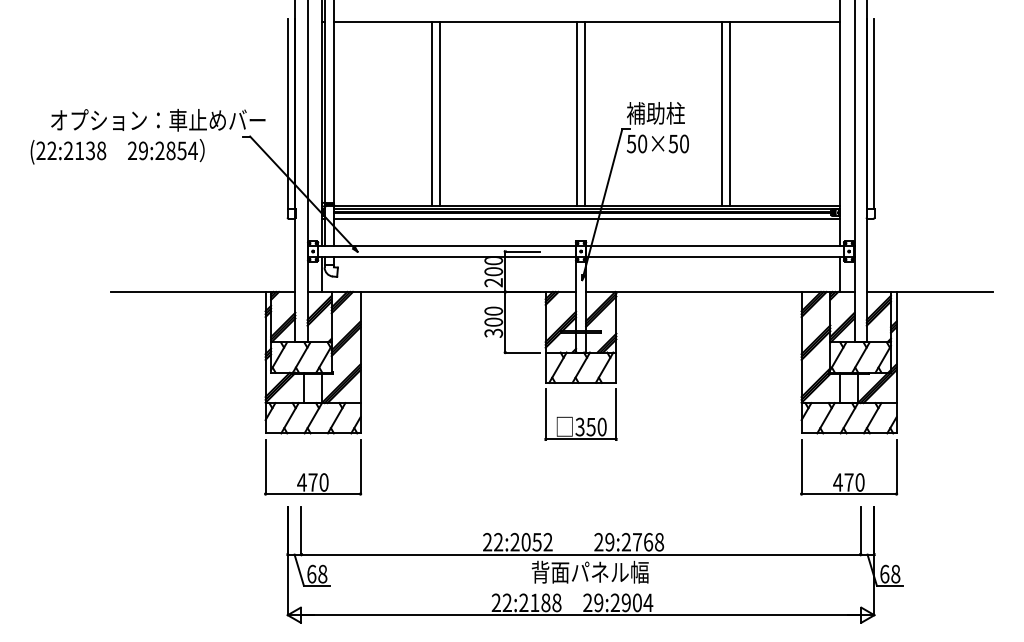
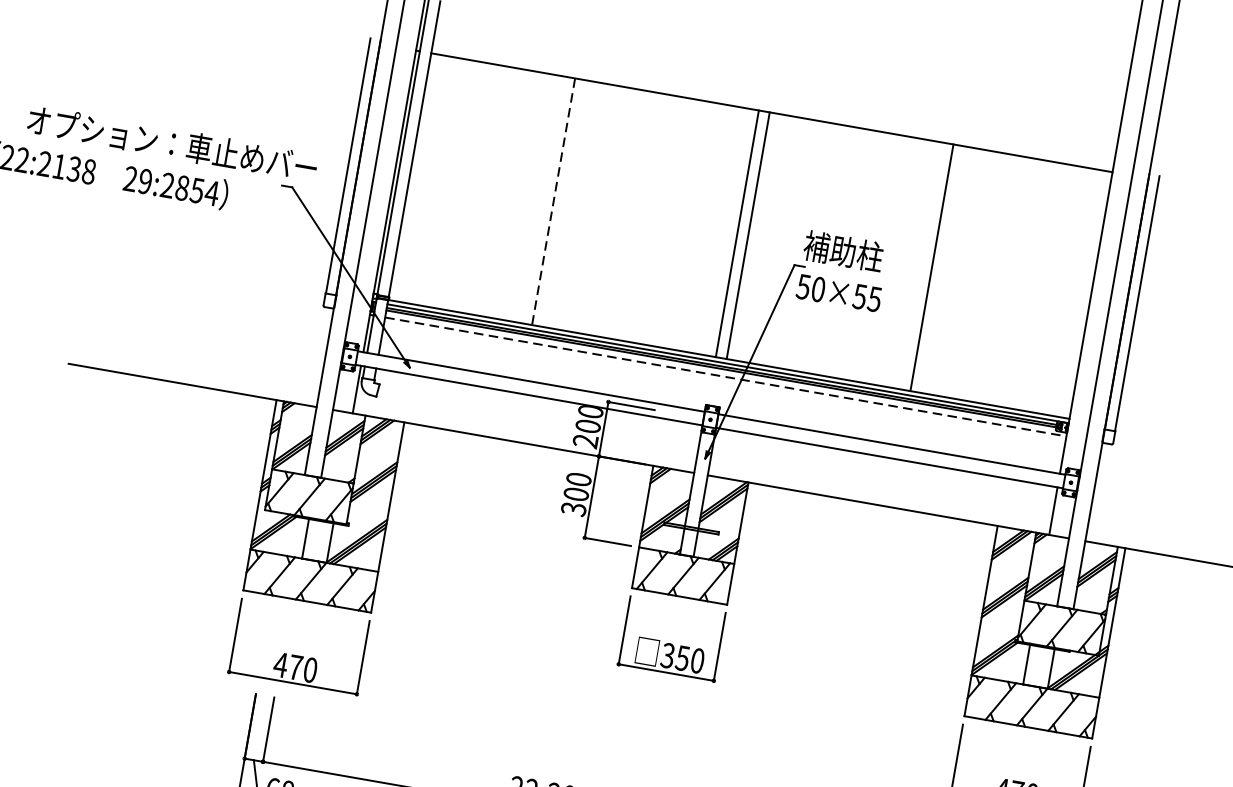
line: (432, 113) -> (543, 199), removed
line: (440, 113) -> (553, 201), solid -> dashed
line: (729, 113) -> (942, 268), removed
text: (683, 143) -> (873, 298), 50×50 -> 50×55
line: (587, 218) -> (726, 376), solid -> dashed

